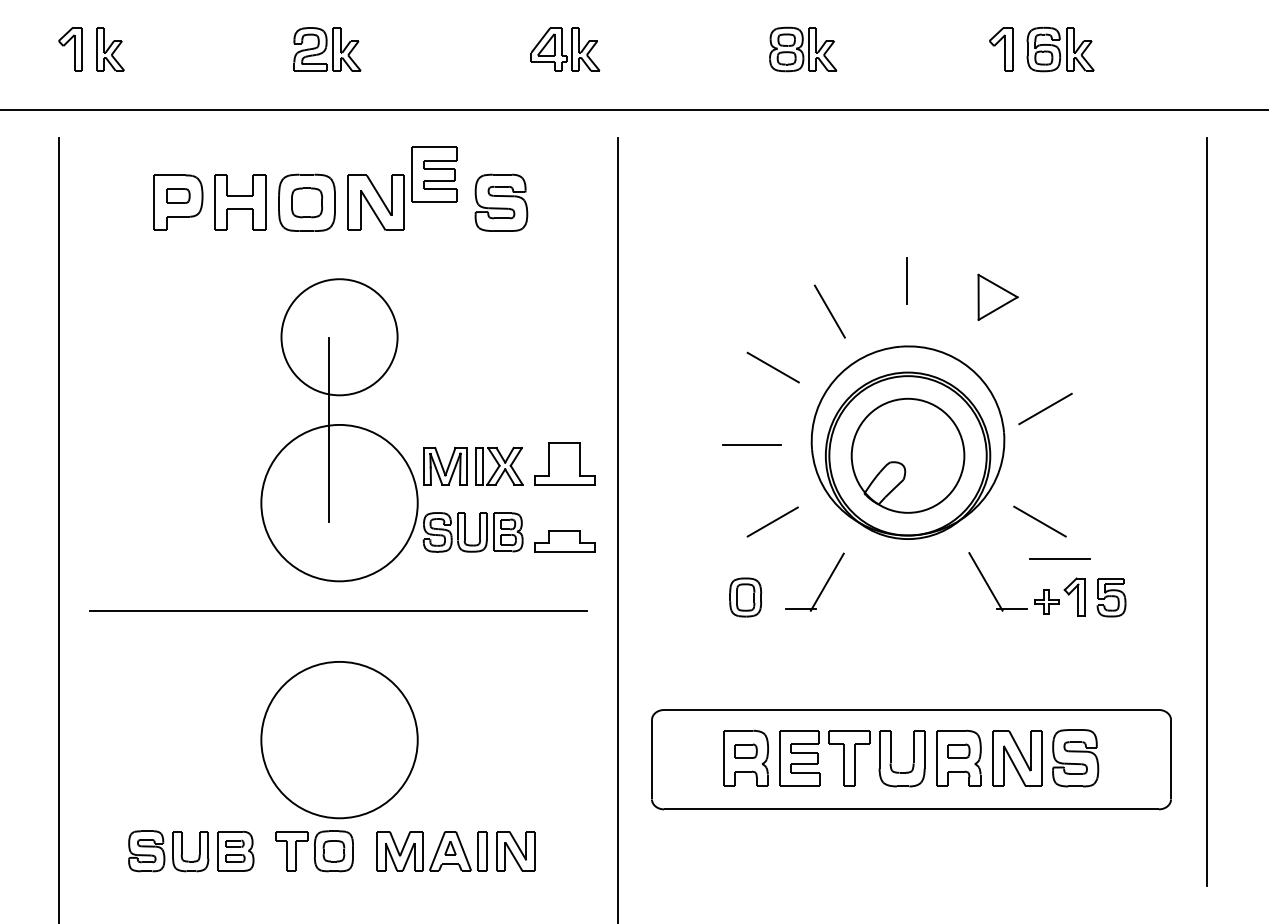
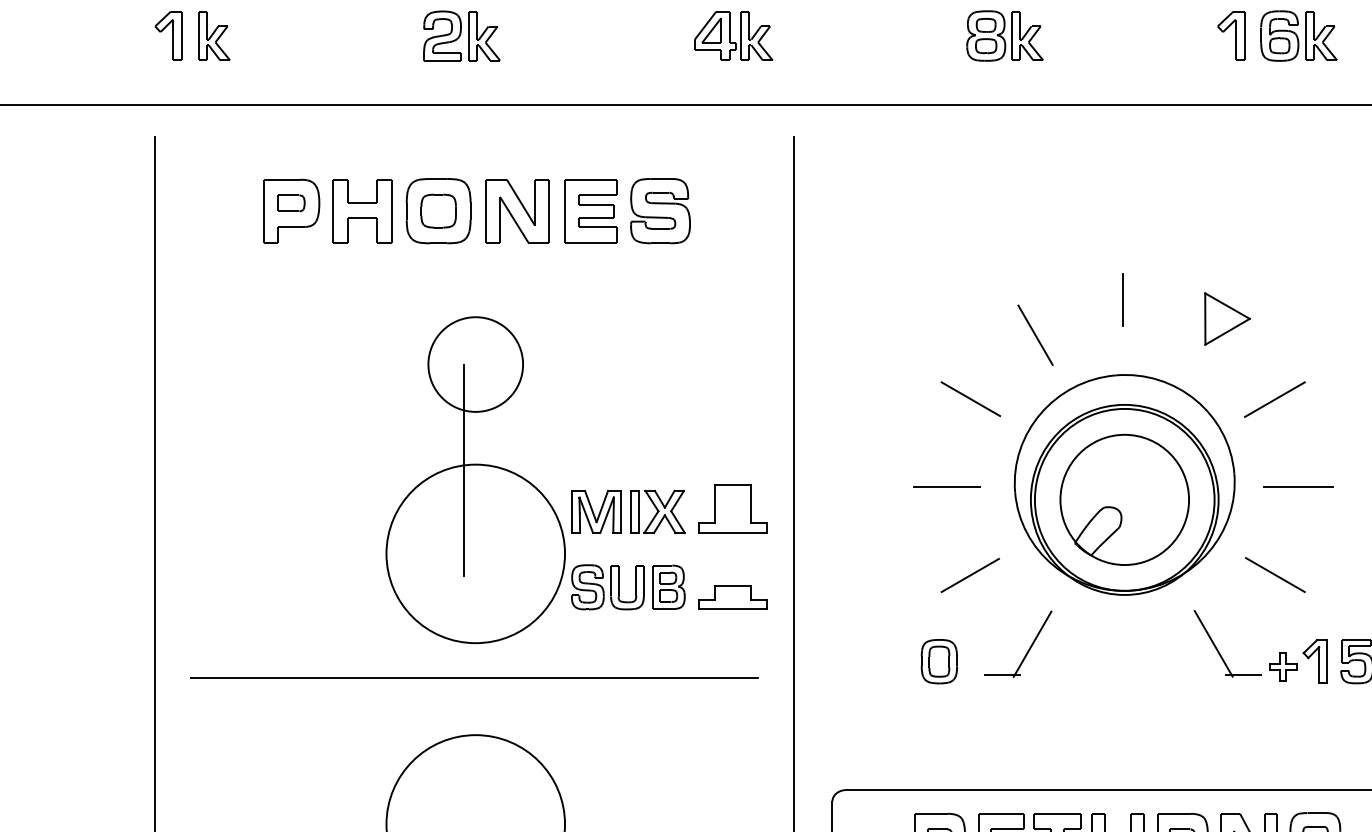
part: (434, 174) -> (590, 210), moved
circle: (339, 336) -> (475, 363), size x0.71
line: (1045, 409) -> (1274, 400), moved
line: (1059, 558) -> (1297, 486), moved

